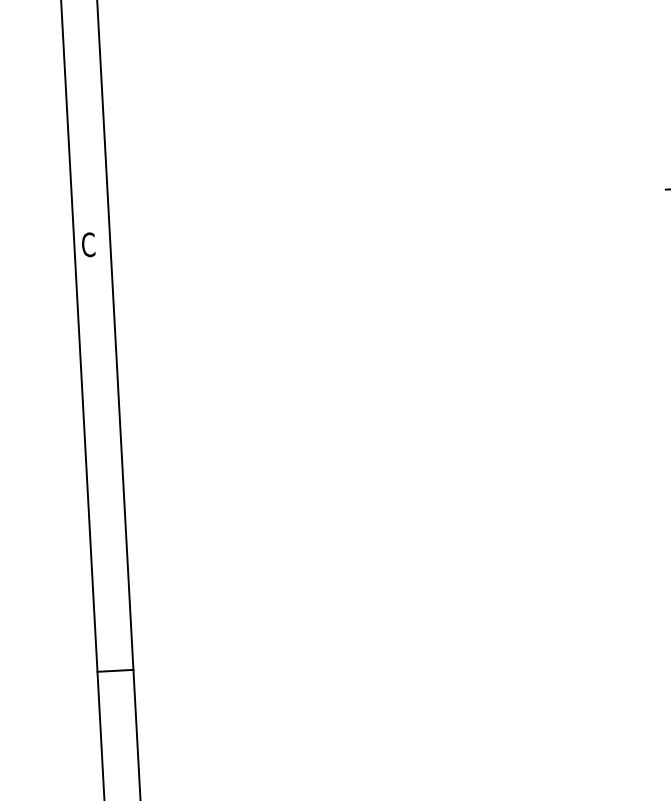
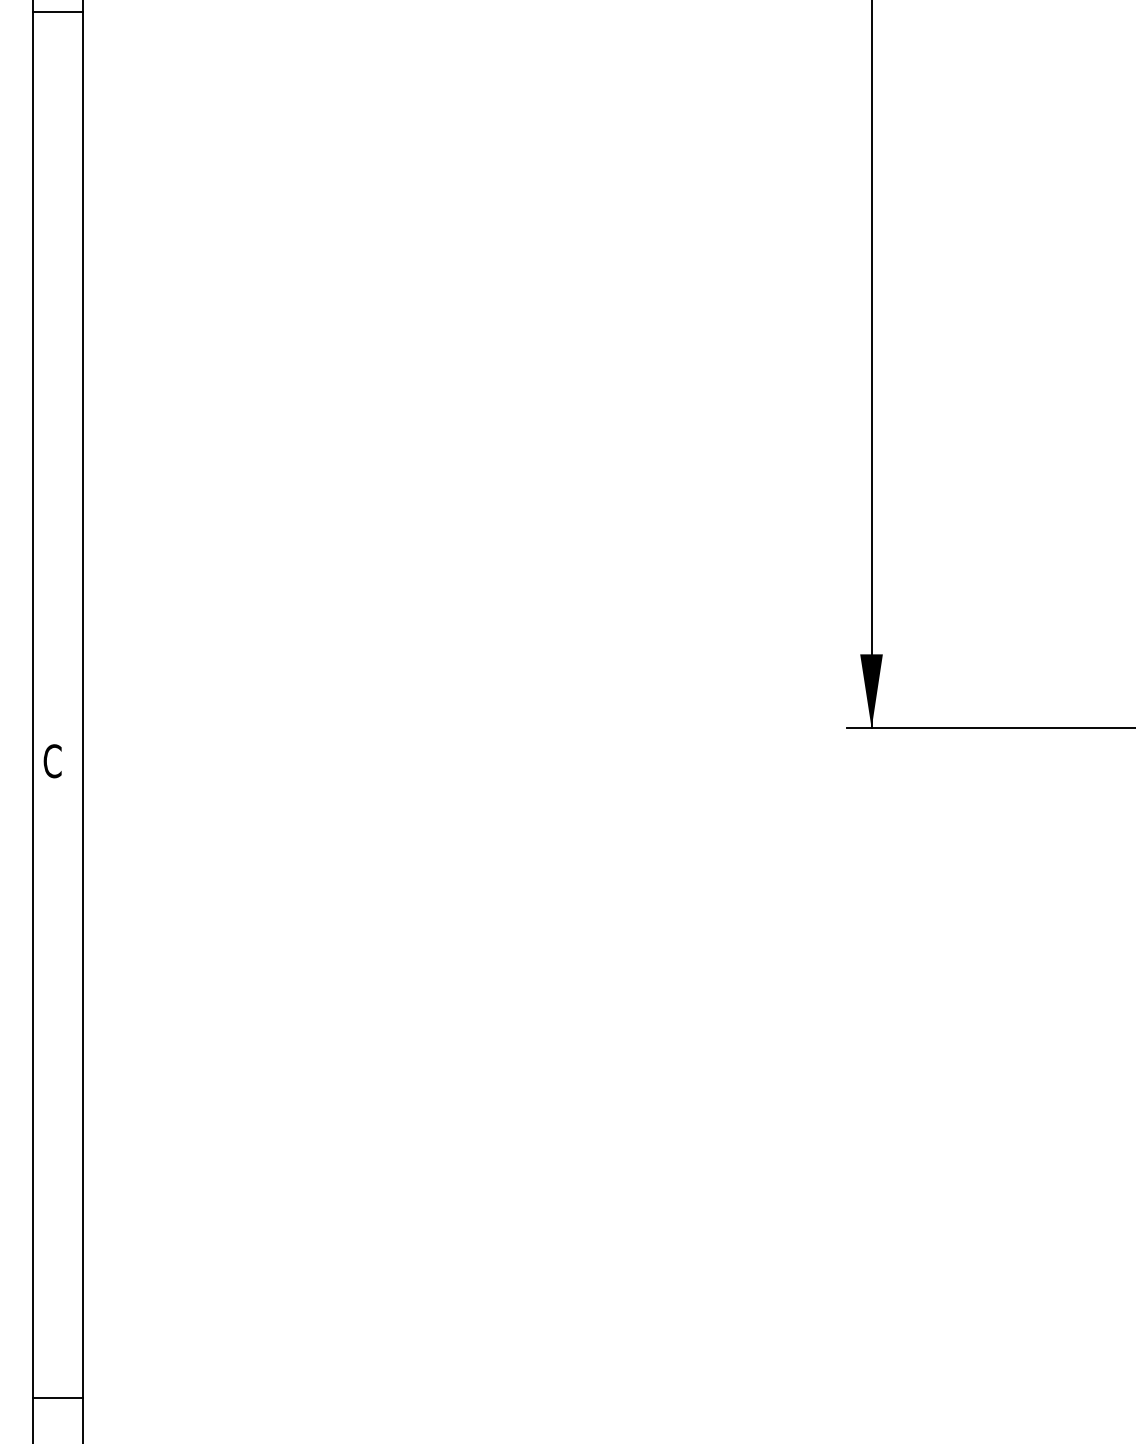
line: (115, 670) -> (57, 1398), moved

